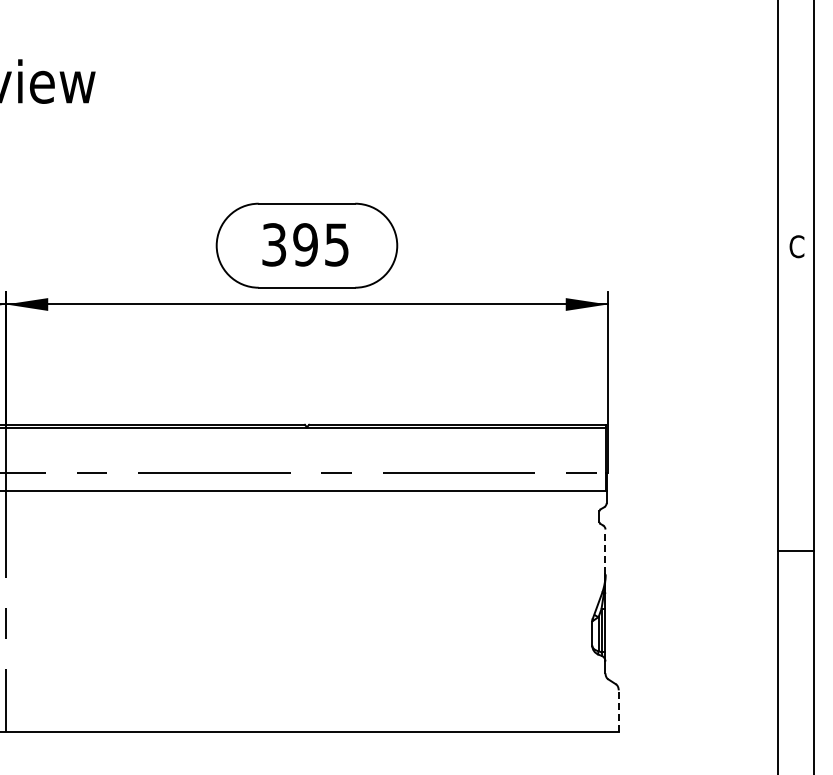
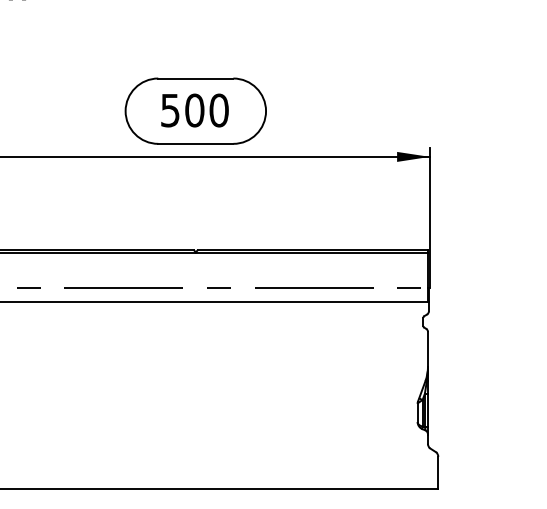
text: (306, 244) -> (195, 110), 395 -> 500
line: (605, 551) -> (427, 349), dashed -> solid
line: (618, 711) -> (438, 473), dashed -> solid

